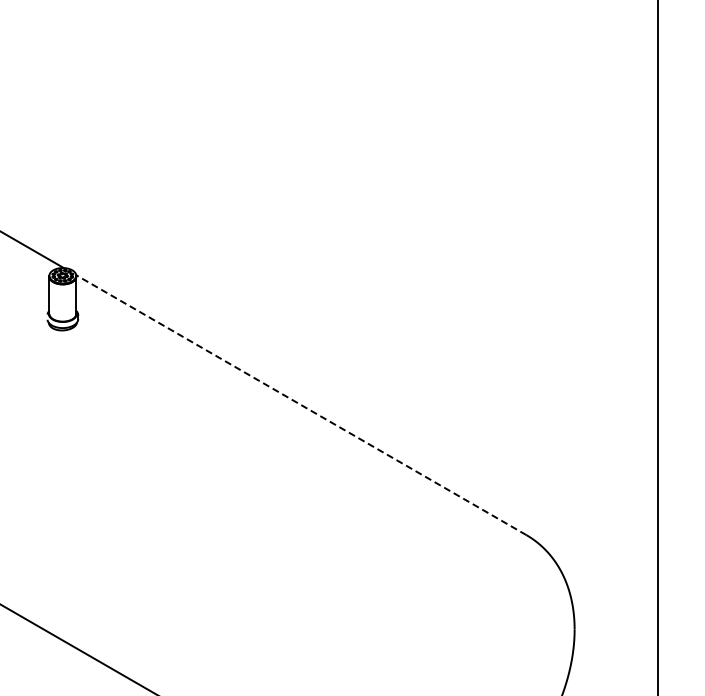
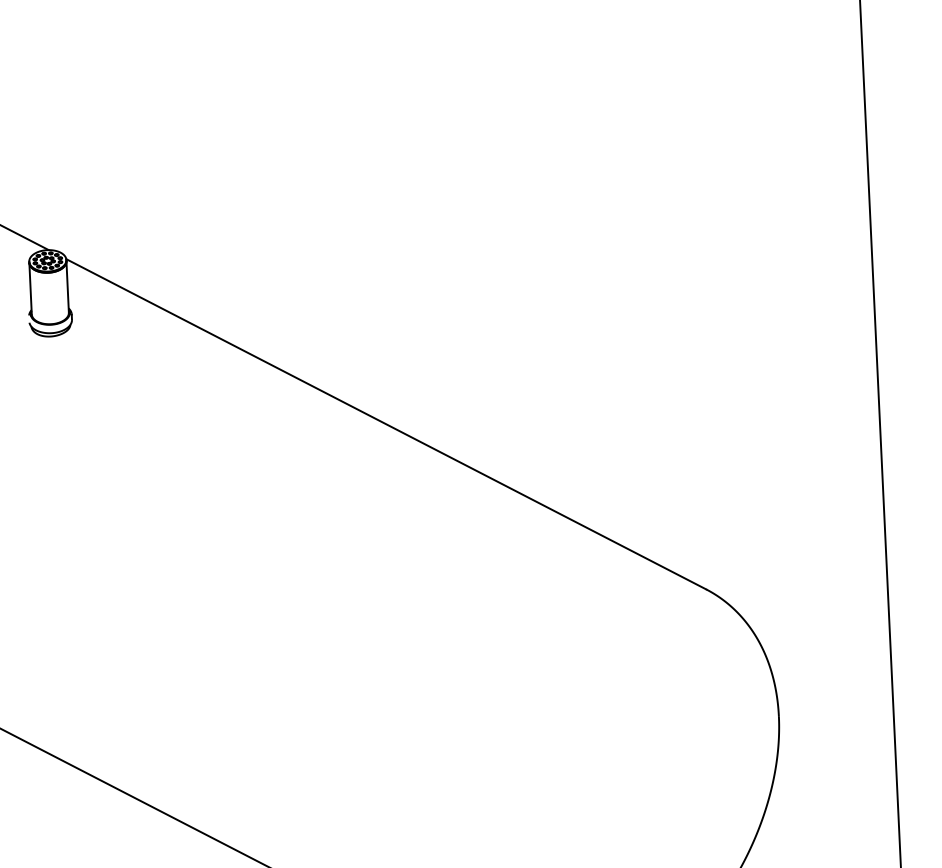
line: (301, 405) -> (386, 424), dashed -> solid

